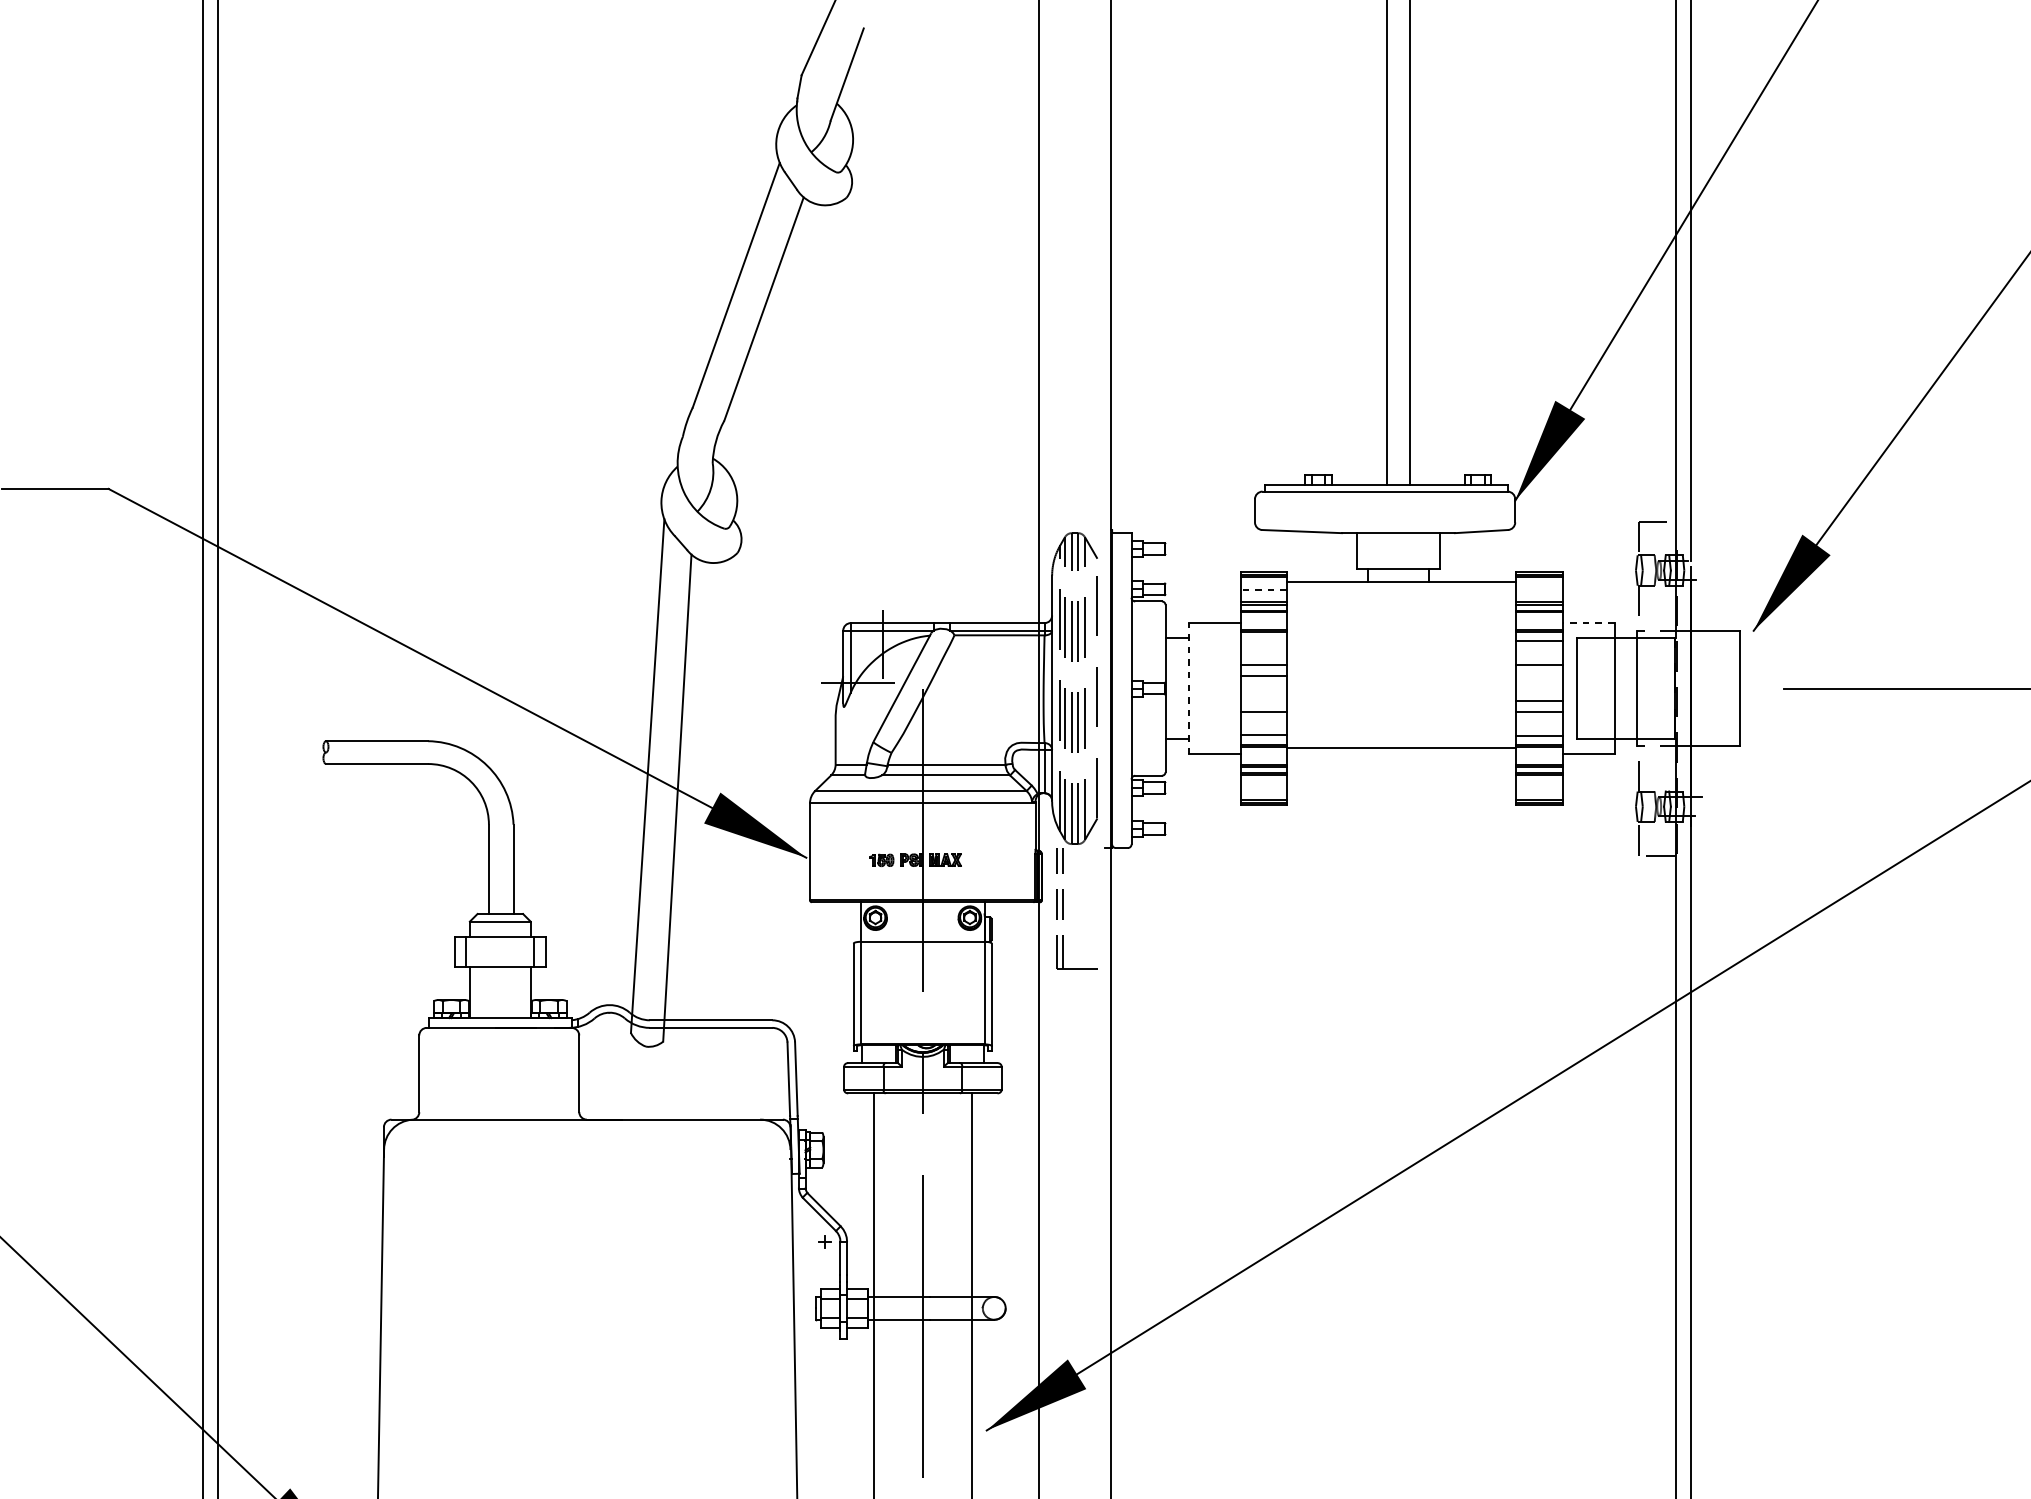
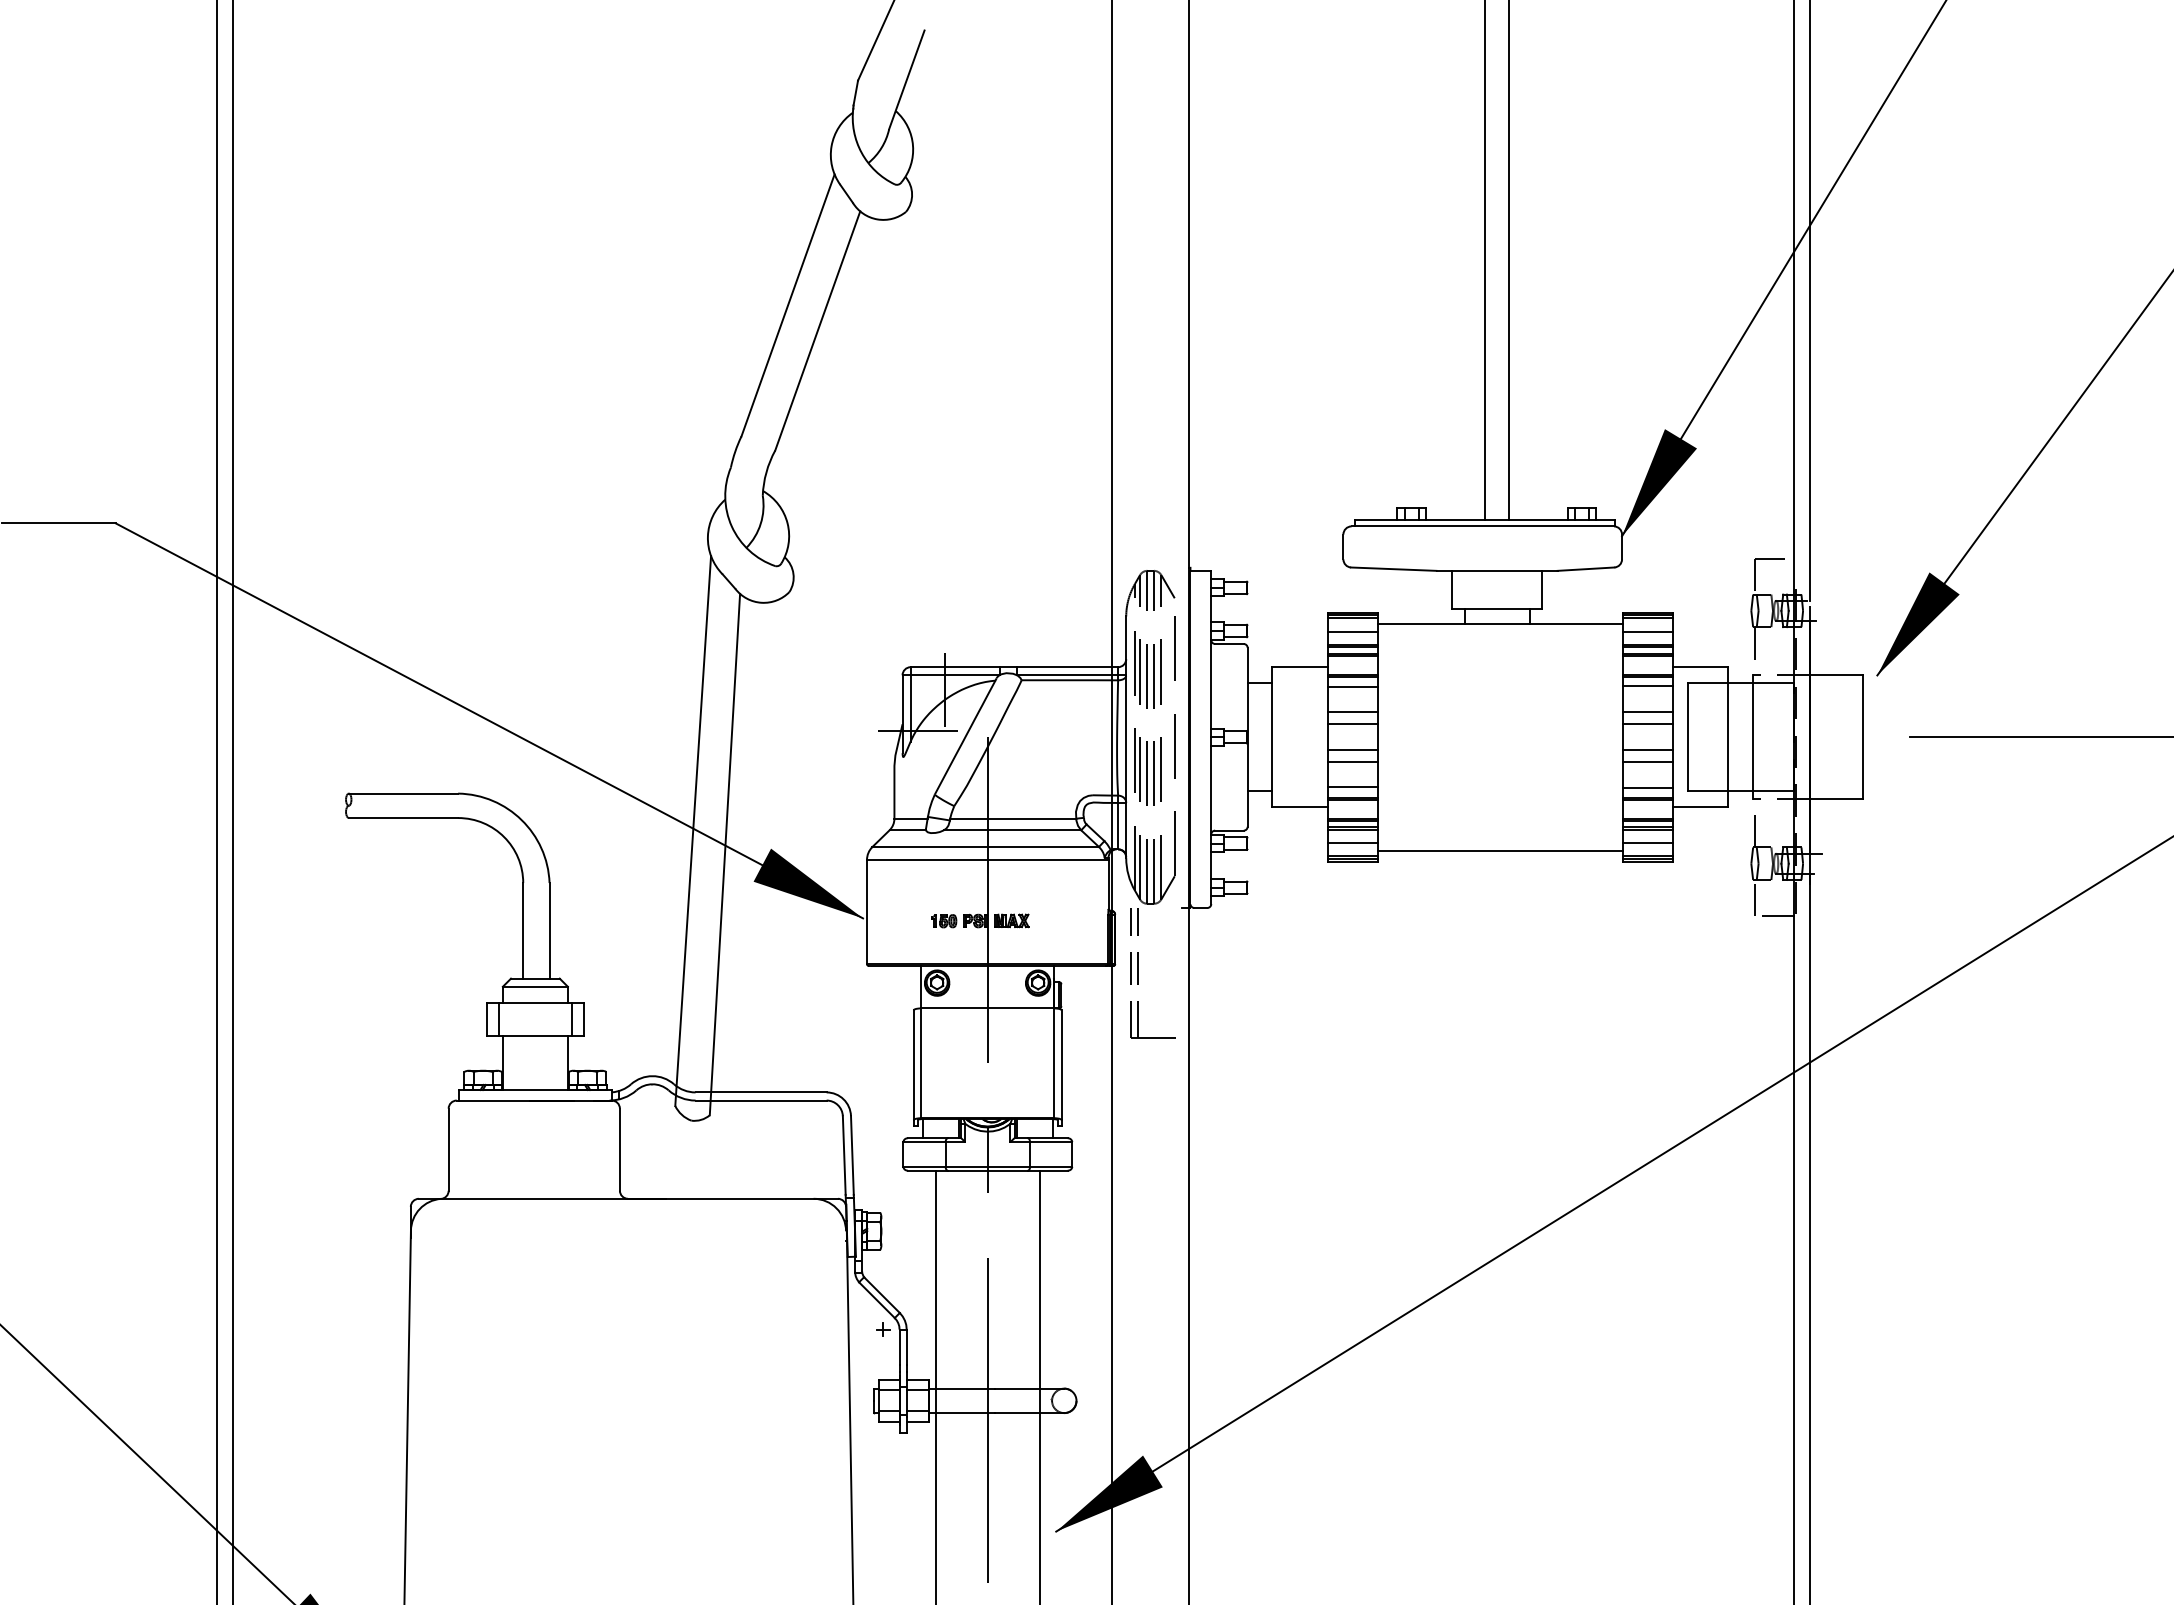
line: (1263, 589) -> (1352, 631), dashed -> solid
line: (1539, 589) -> (1647, 631), added
line: (1588, 623) -> (1700, 667), dashed -> solid
line: (1263, 642) -> (1352, 687), added
line: (1539, 676) -> (1647, 724), added
line: (1188, 687) -> (1272, 736), dashed -> solid
line: (1263, 700) -> (1352, 750), added
line: (1401, 748) -> (1500, 851), moved
line: (1263, 786) -> (1352, 842), added
line: (1539, 786) -> (1647, 842), added

